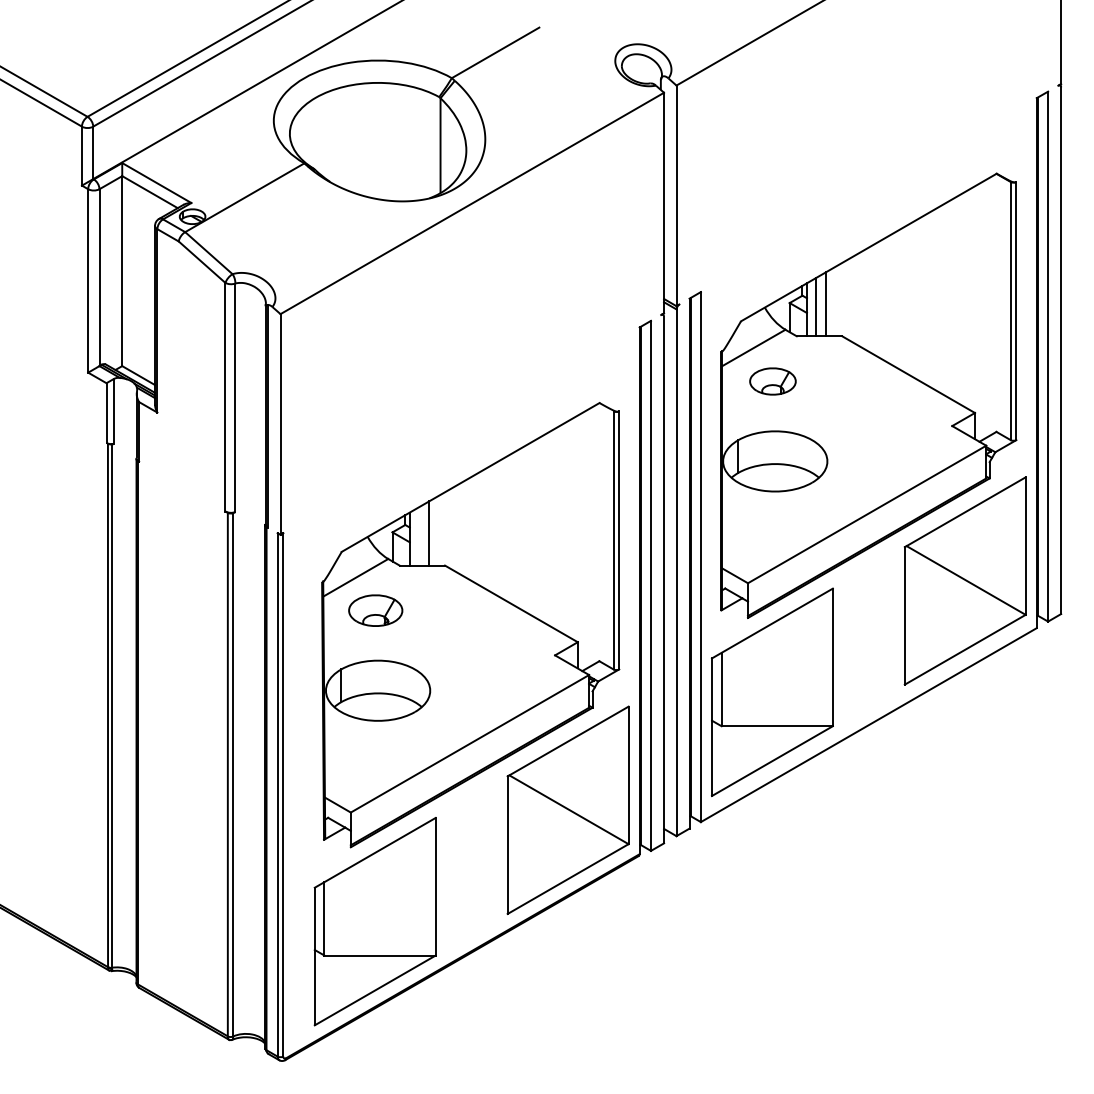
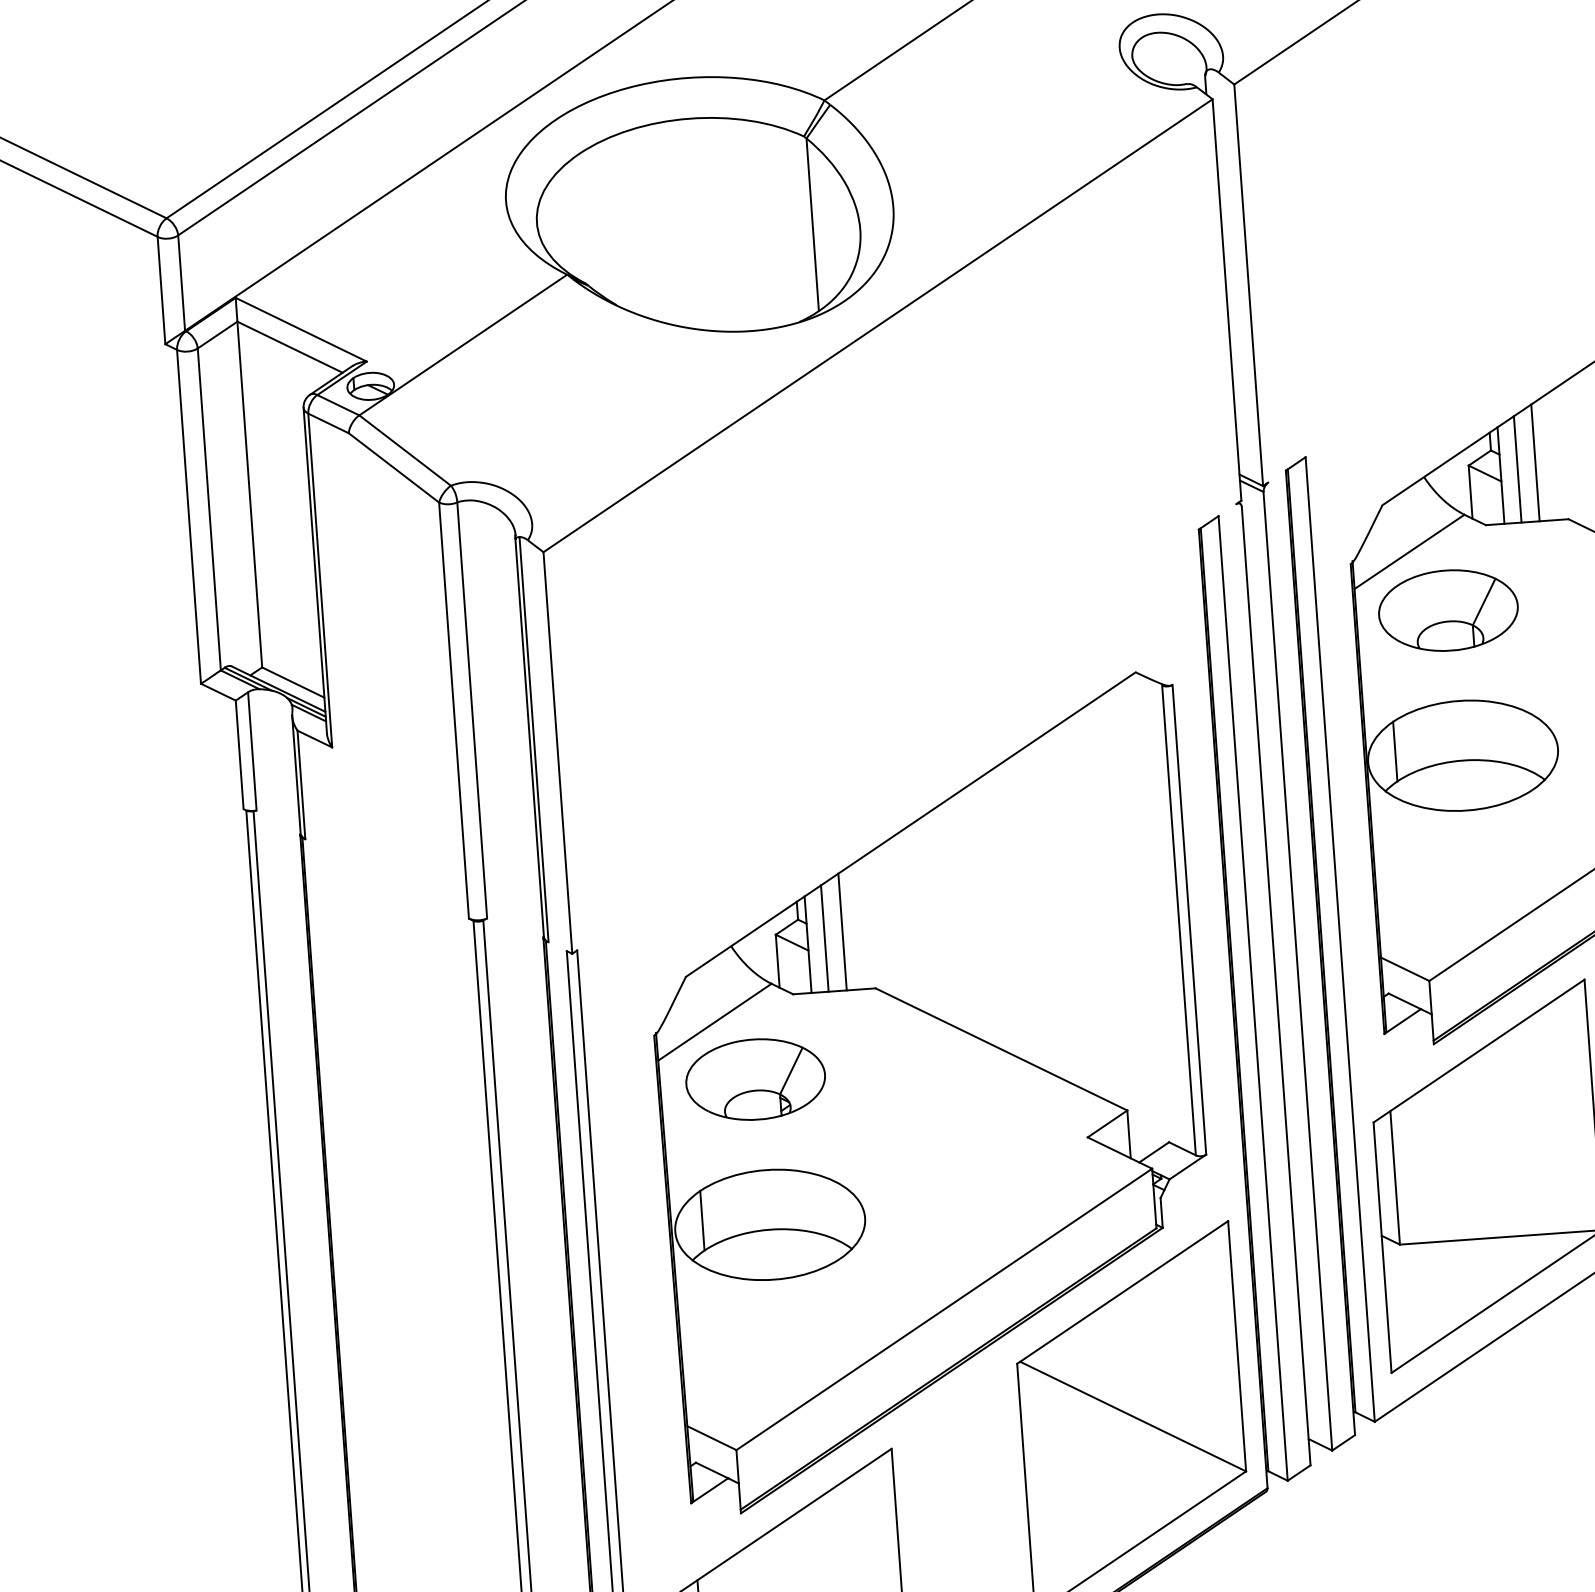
part: (772, 381) -> (1447, 610), size x1.67
line: (419, 536) -> (825, 938), added
part: (375, 610) -> (754, 1079), size x1.43

